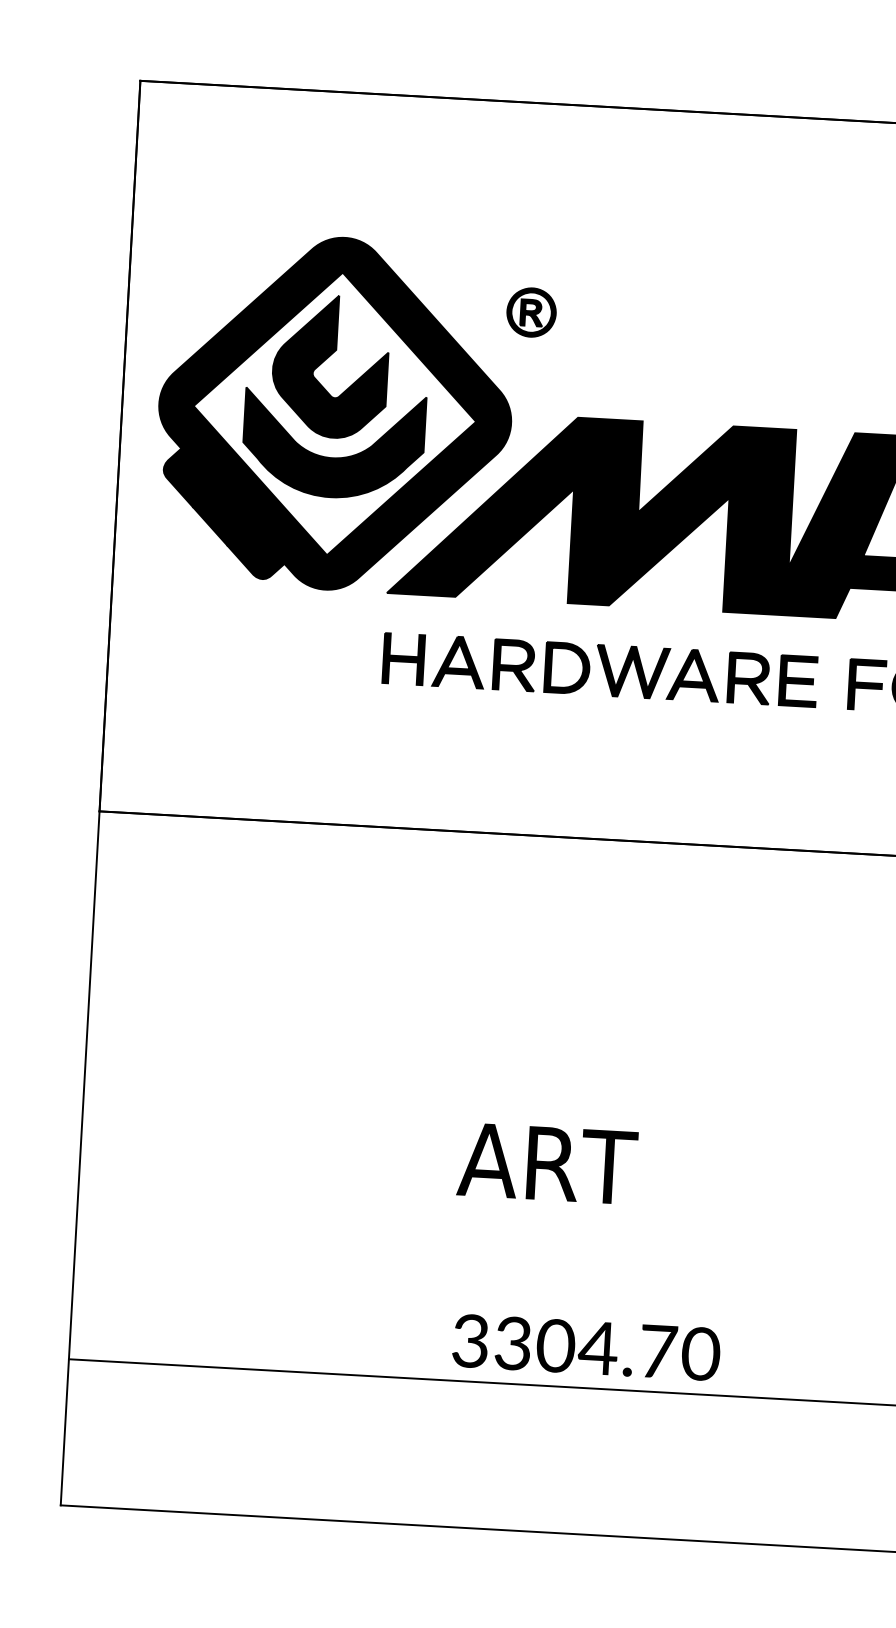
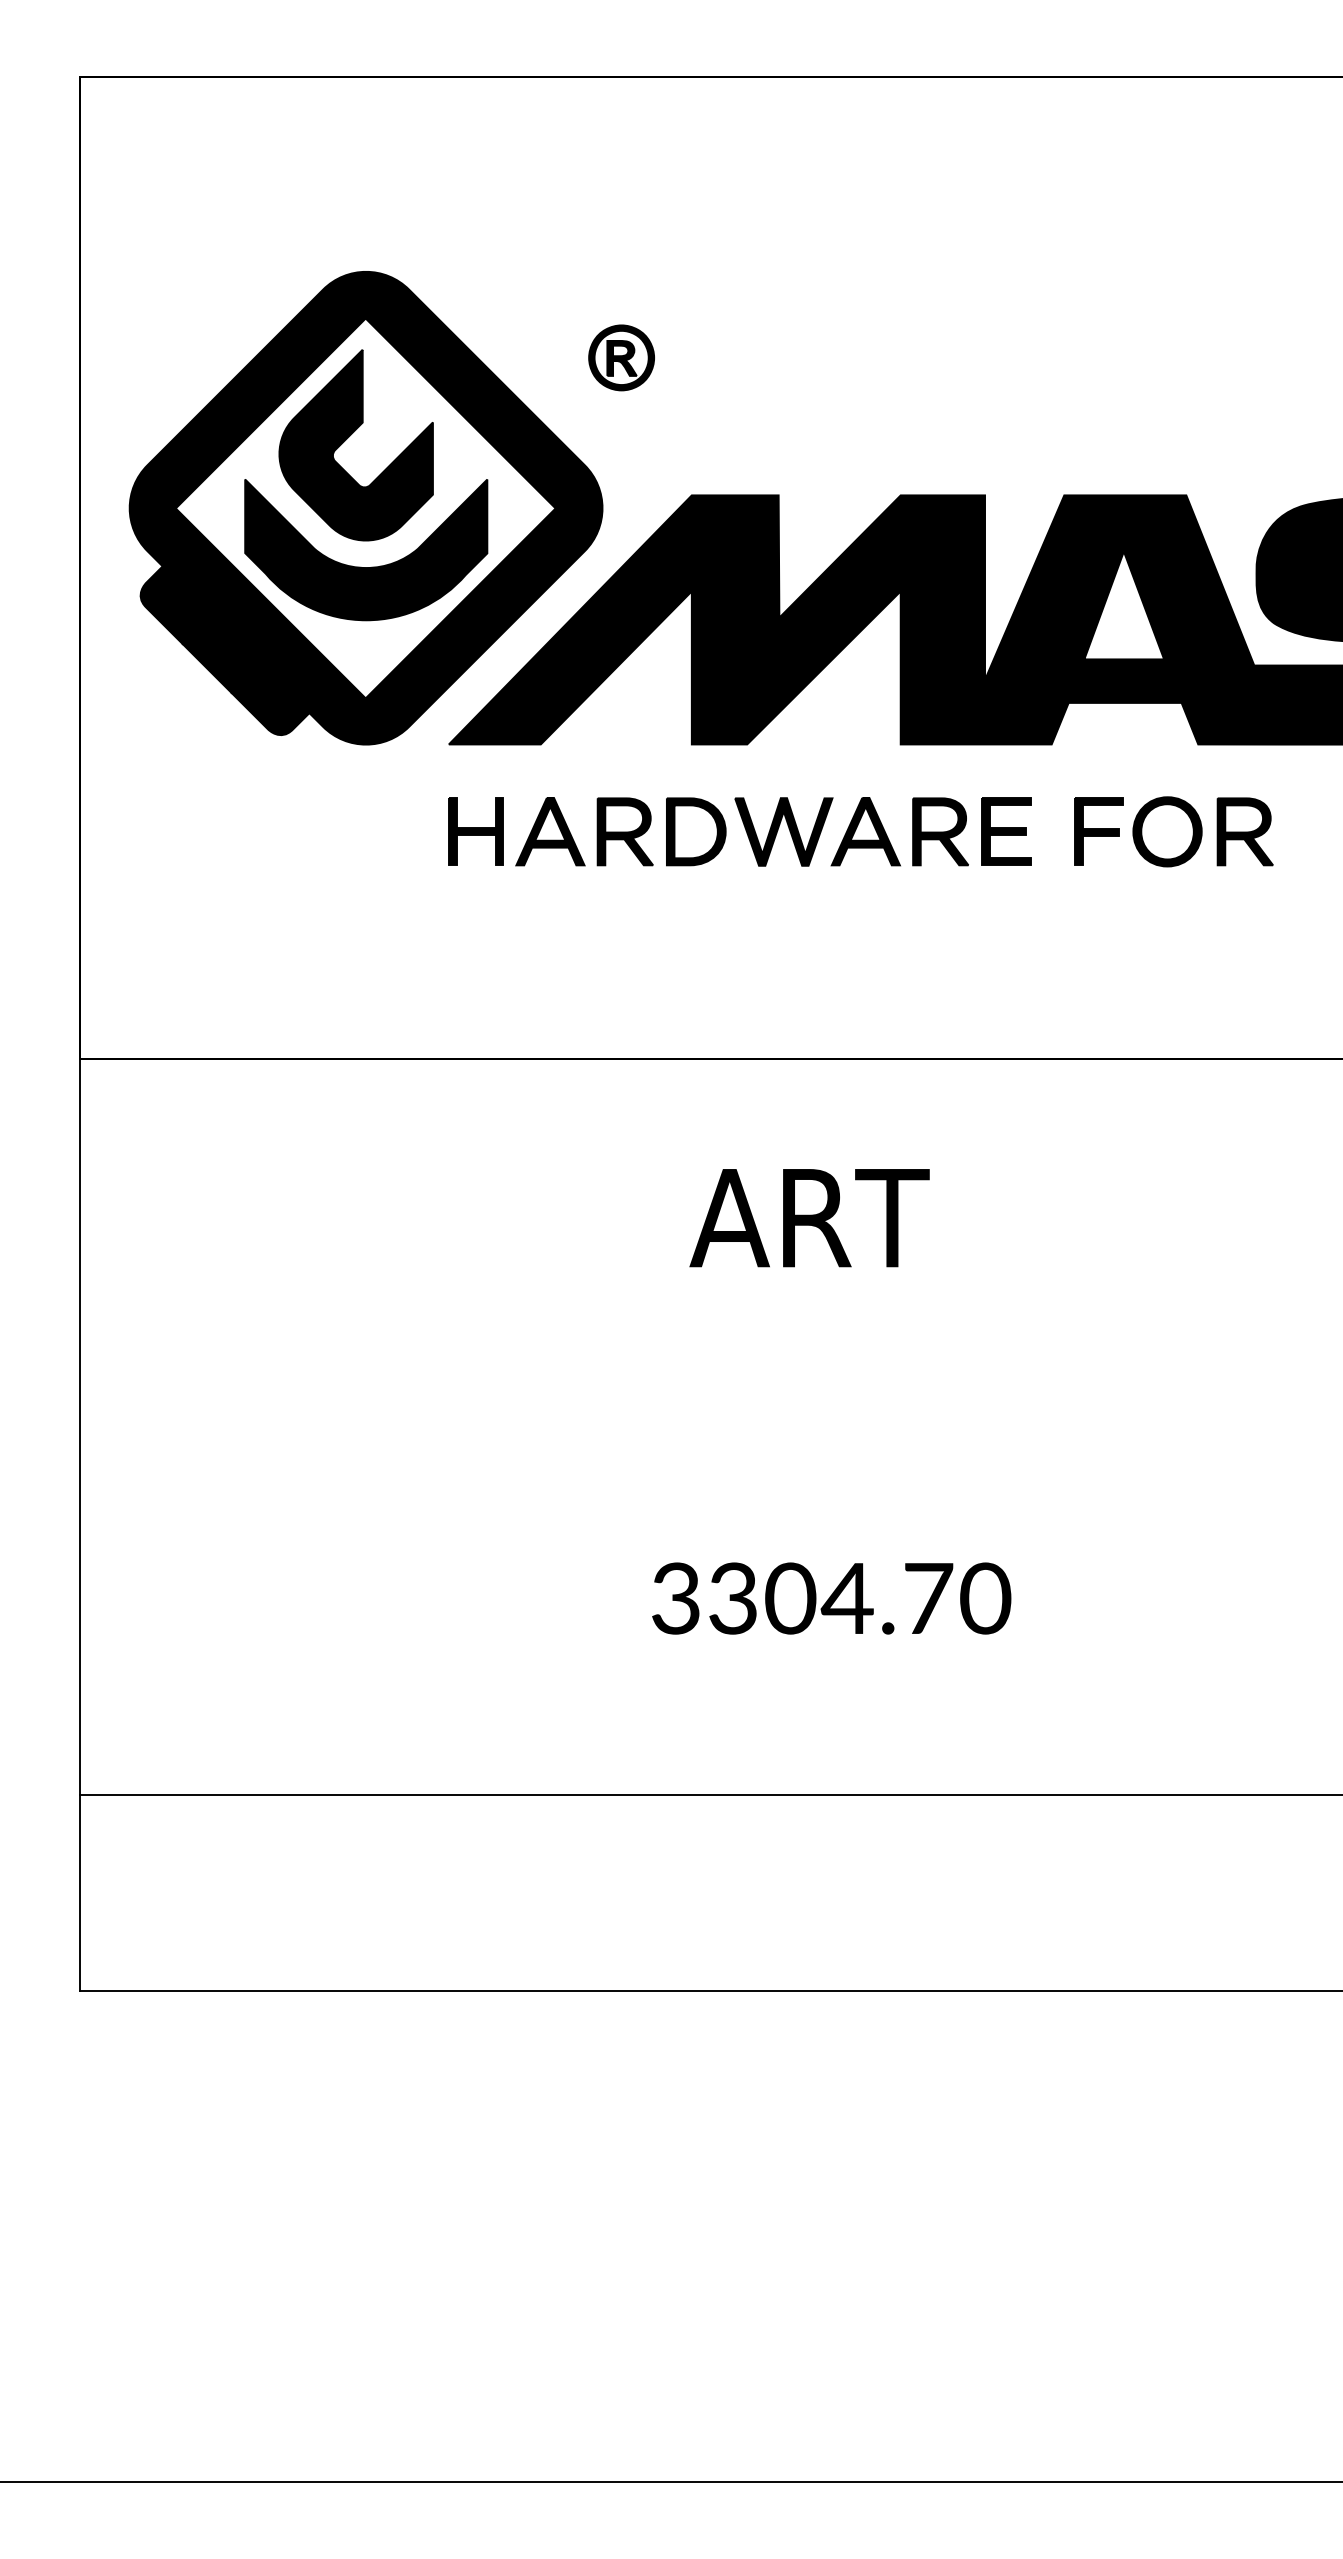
text: (547, 1164) -> (809, 1218), moved
text: (586, 1347) -> (831, 1598), moved

